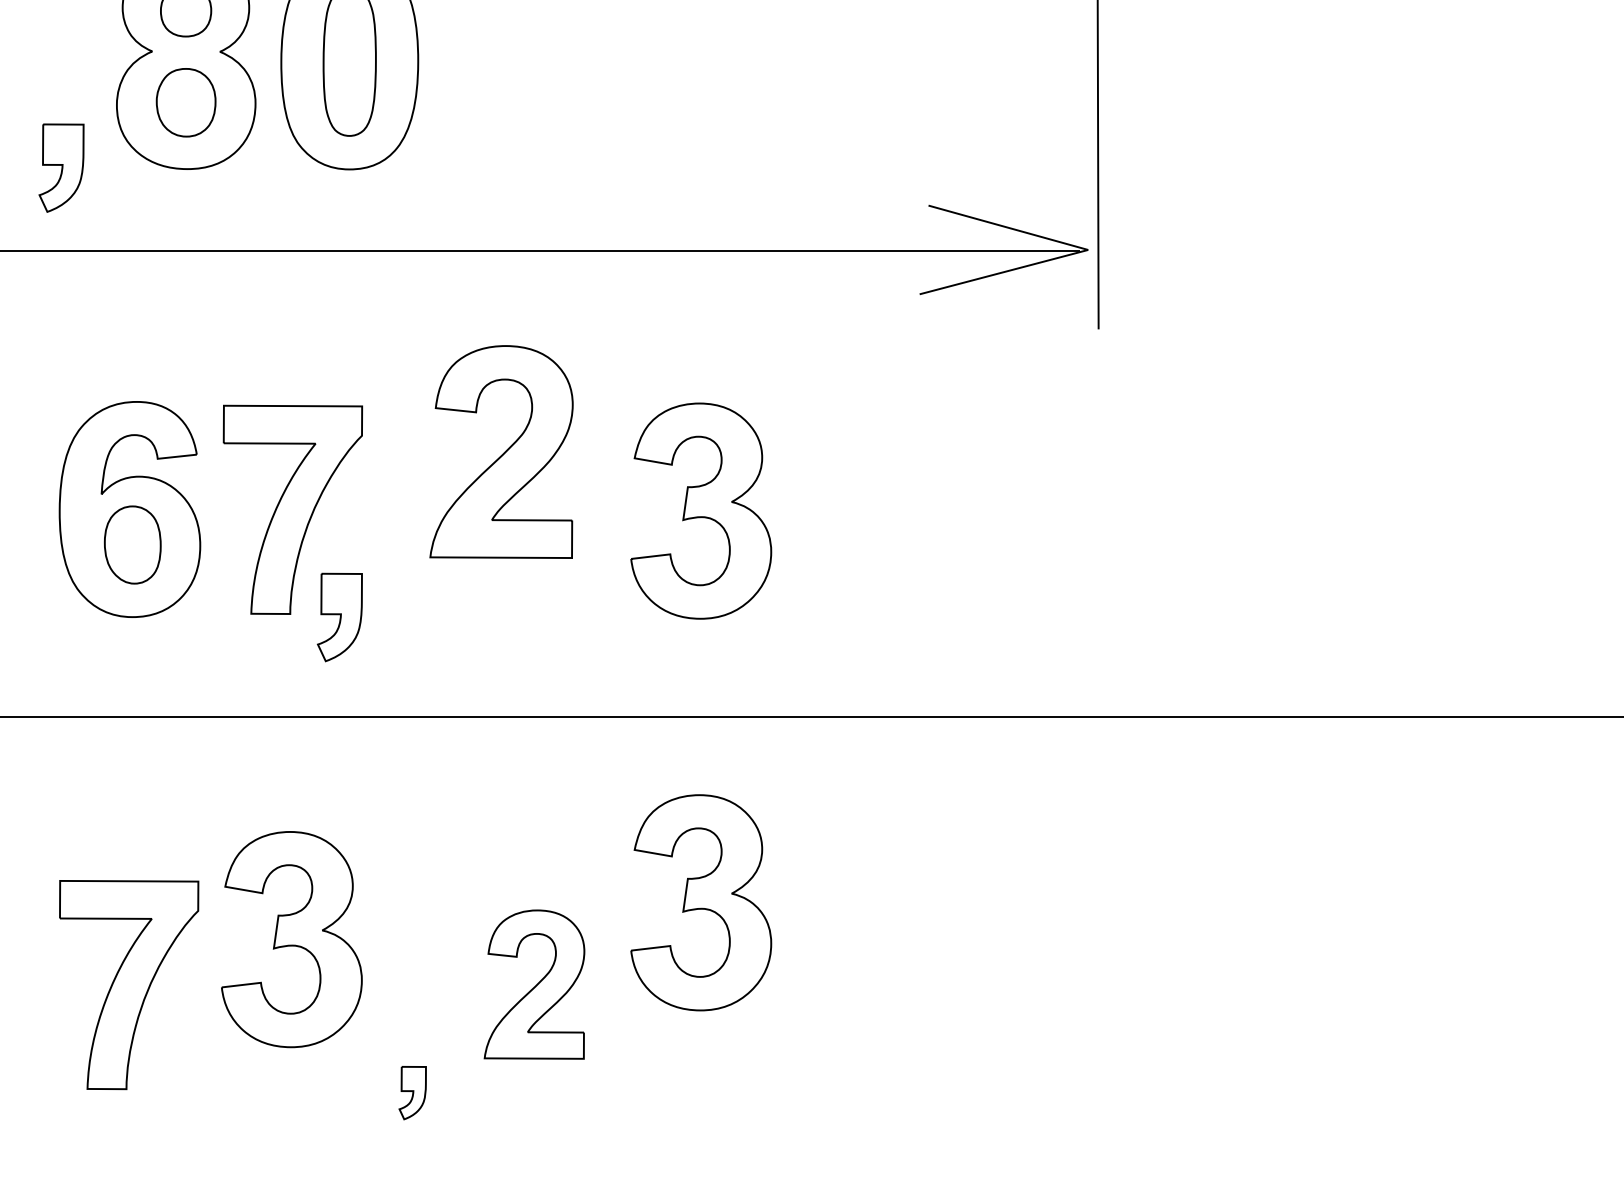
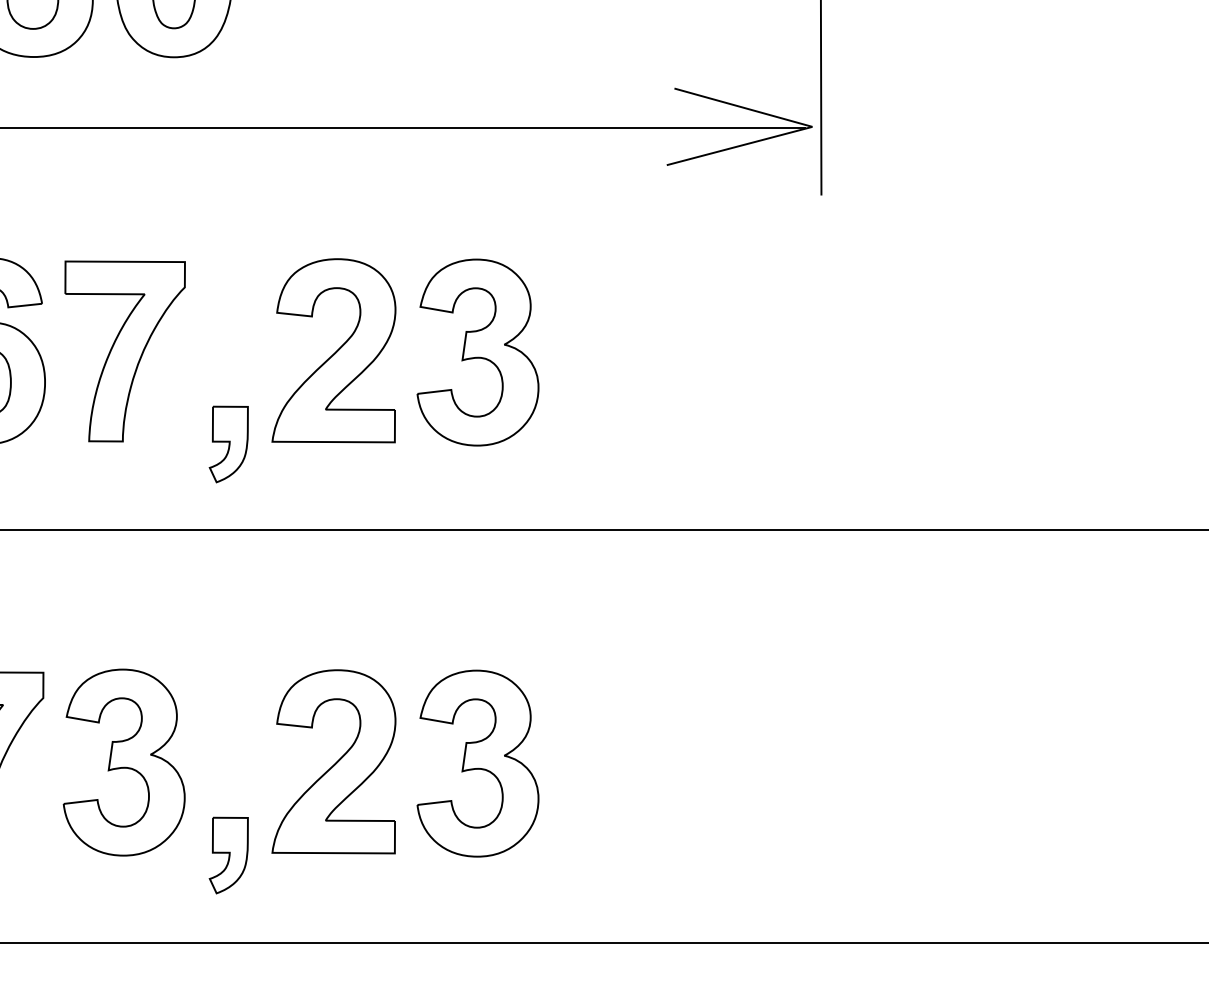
part: (501, 451) -> (333, 350), moved
part: (339, 617) -> (228, 444), moved
part: (701, 902) -> (478, 763), moved
part: (291, 939) -> (123, 762), moved
part: (534, 984) -> (333, 761), size x1.43
part: (412, 1092) -> (228, 854), size x1.67

